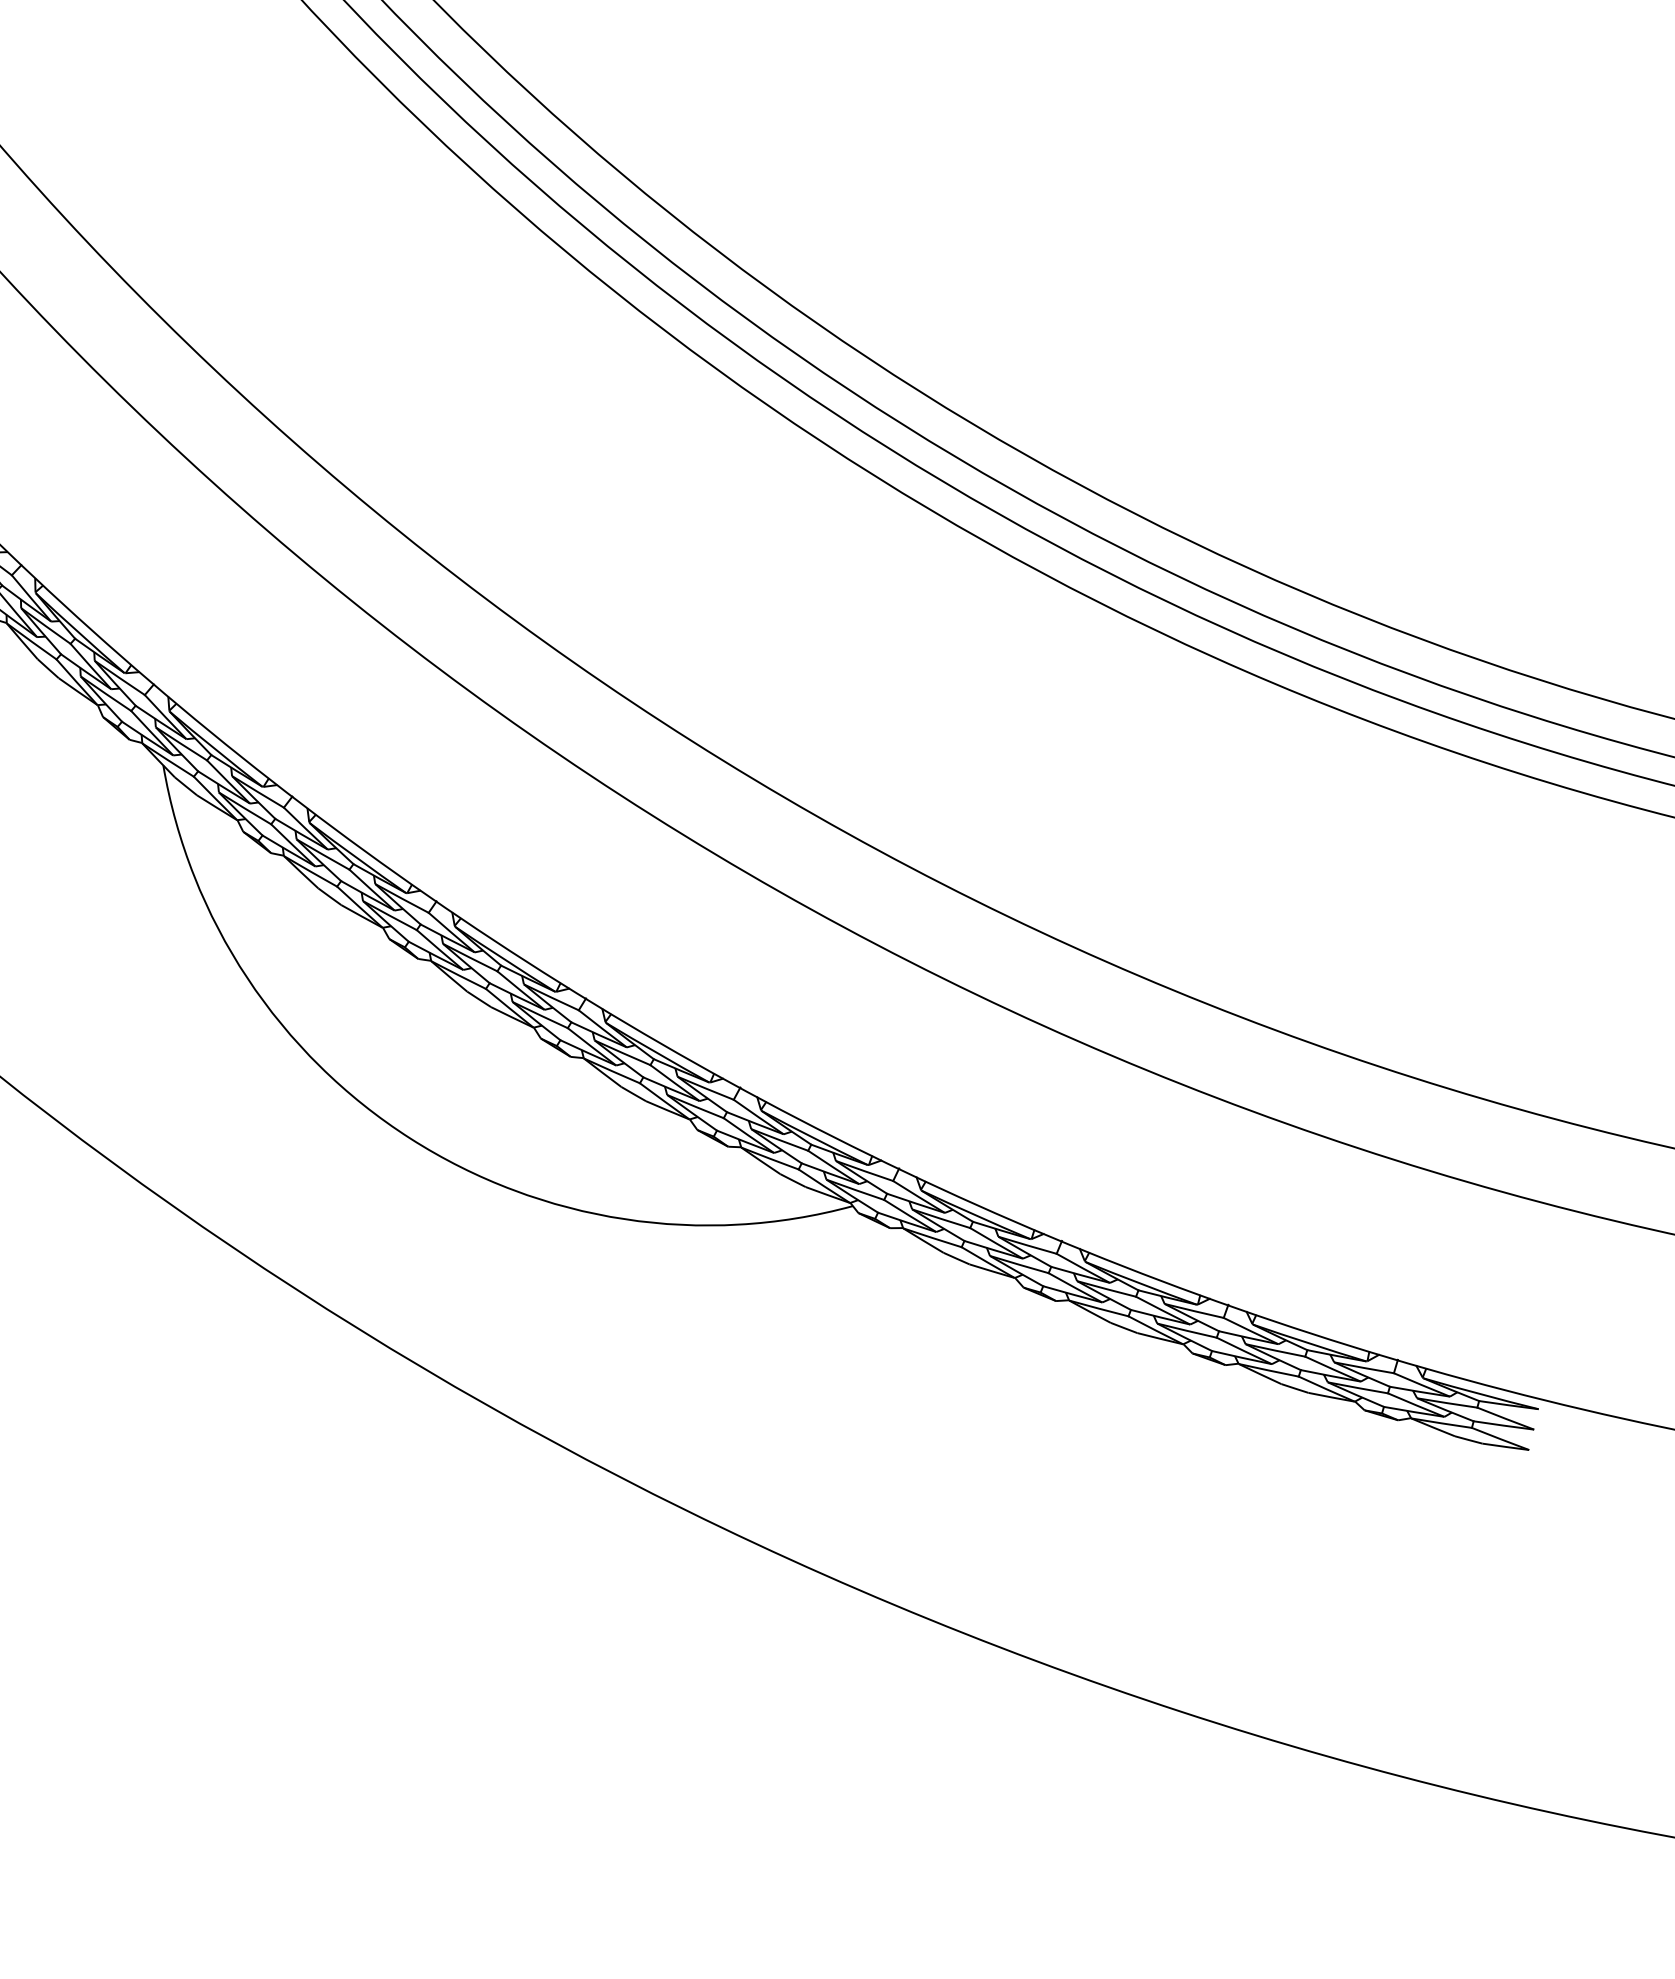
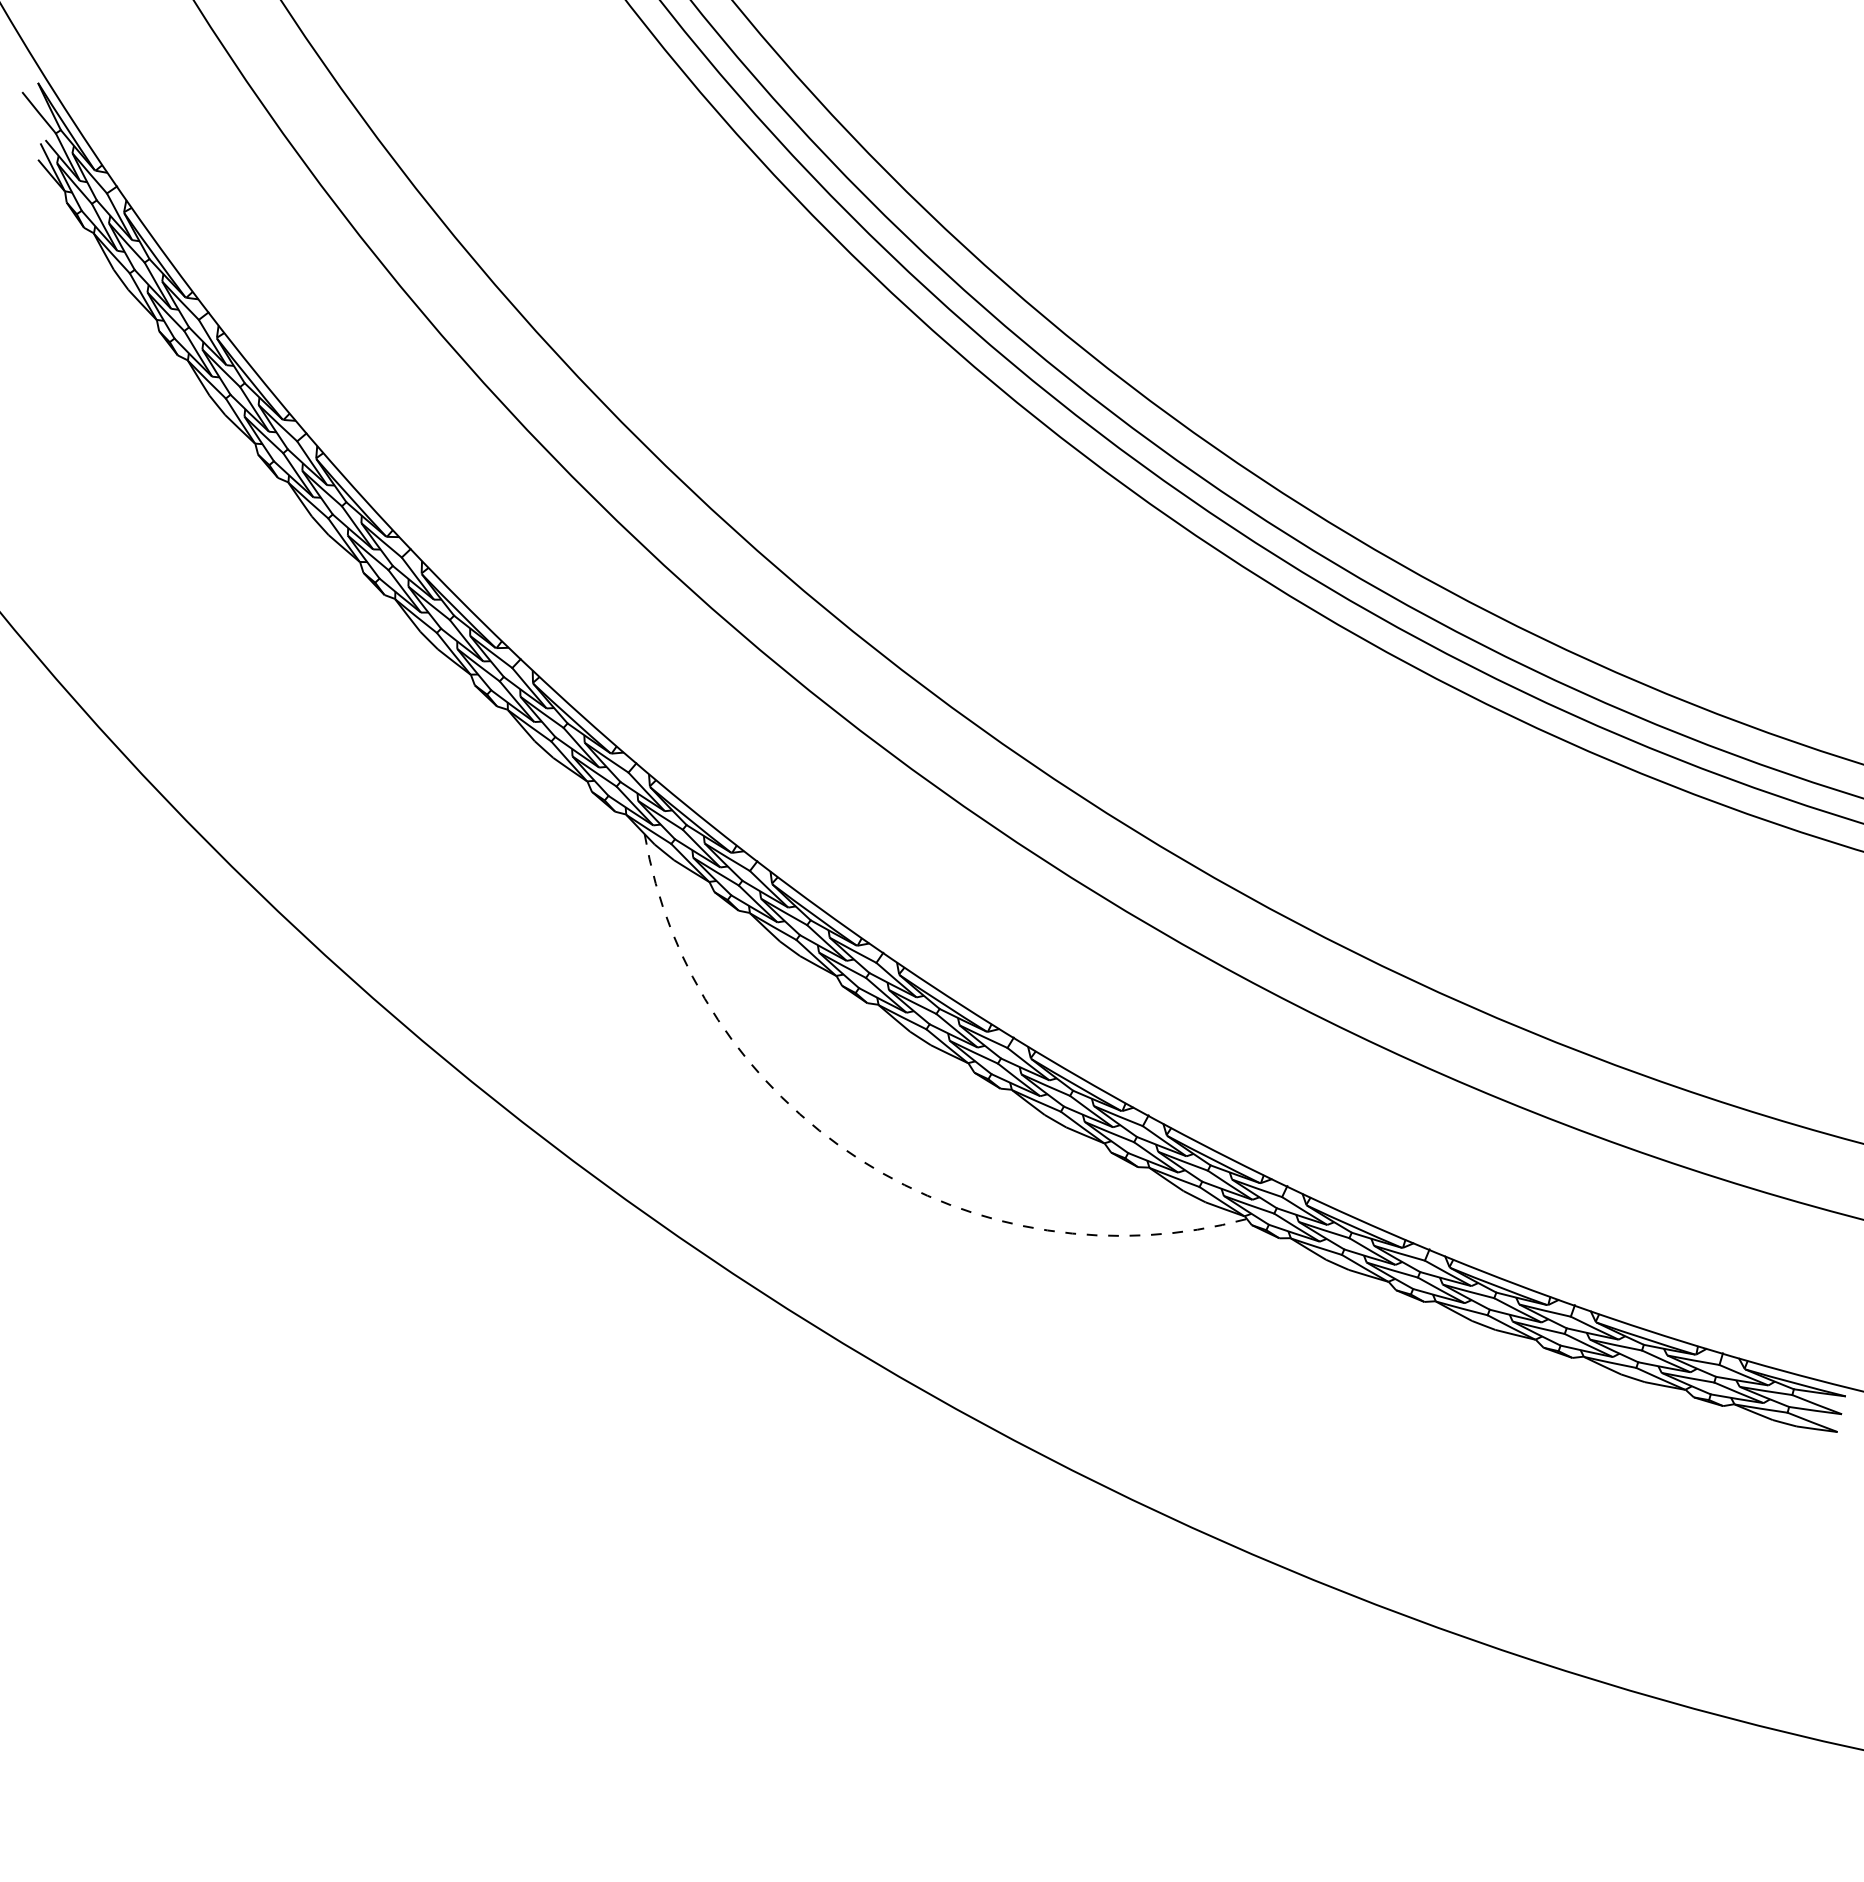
arc: (410, 1139) -> (860, 1160), solid -> dashed

